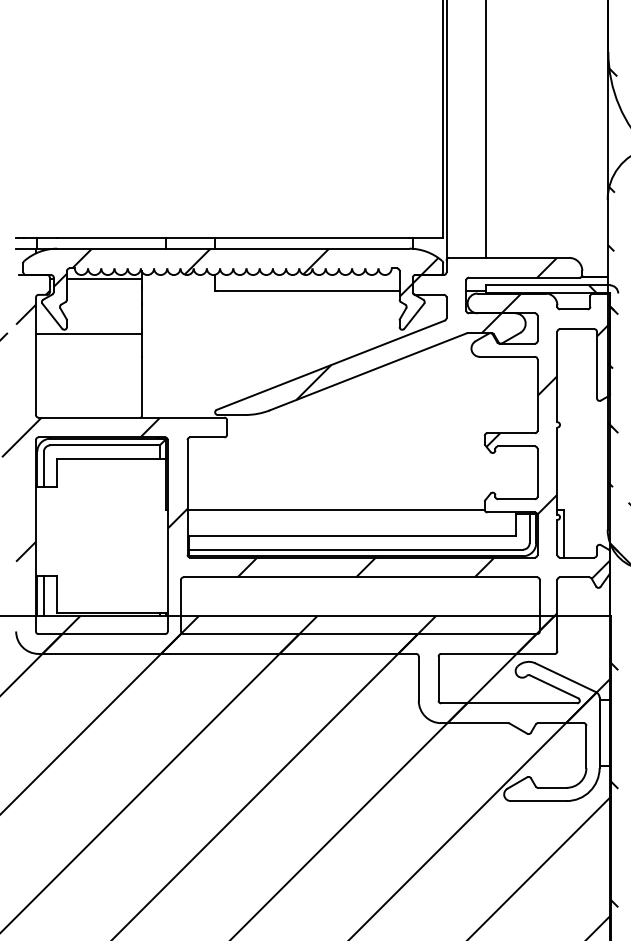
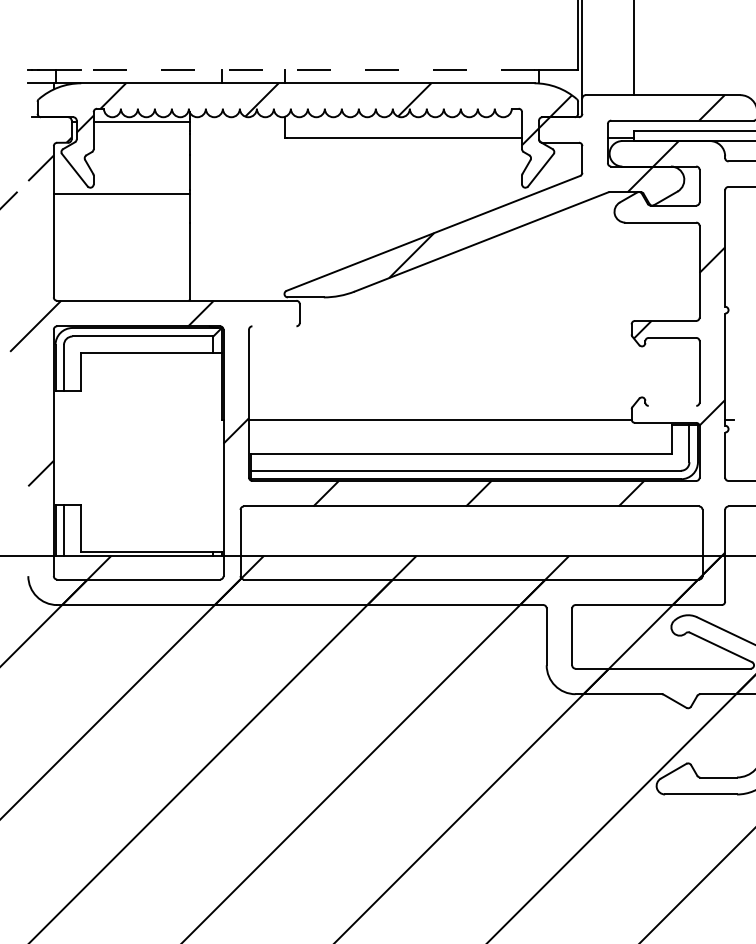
line: (232, 238) -> (306, 70), solid -> dashed
line: (207, 437) -> (274, 326), removed
line: (516, 499) -> (672, 406), removed
line: (563, 533) -> (733, 450), removed

